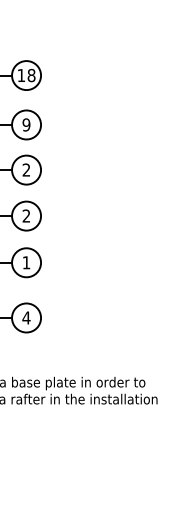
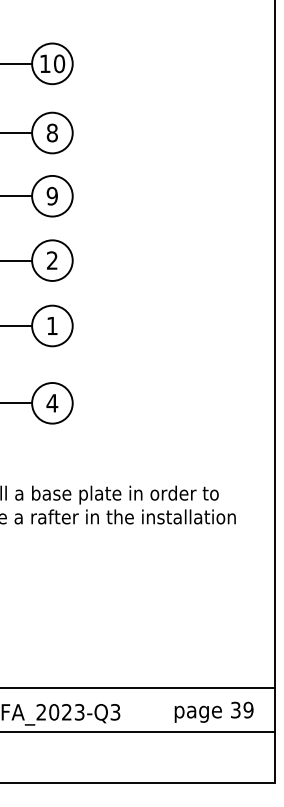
text: (31, 75) -> (59, 63), 18 -> 10
text: (25, 124) -> (51, 132), 9 -> 8
text: (25, 170) -> (51, 196), 2 -> 9

